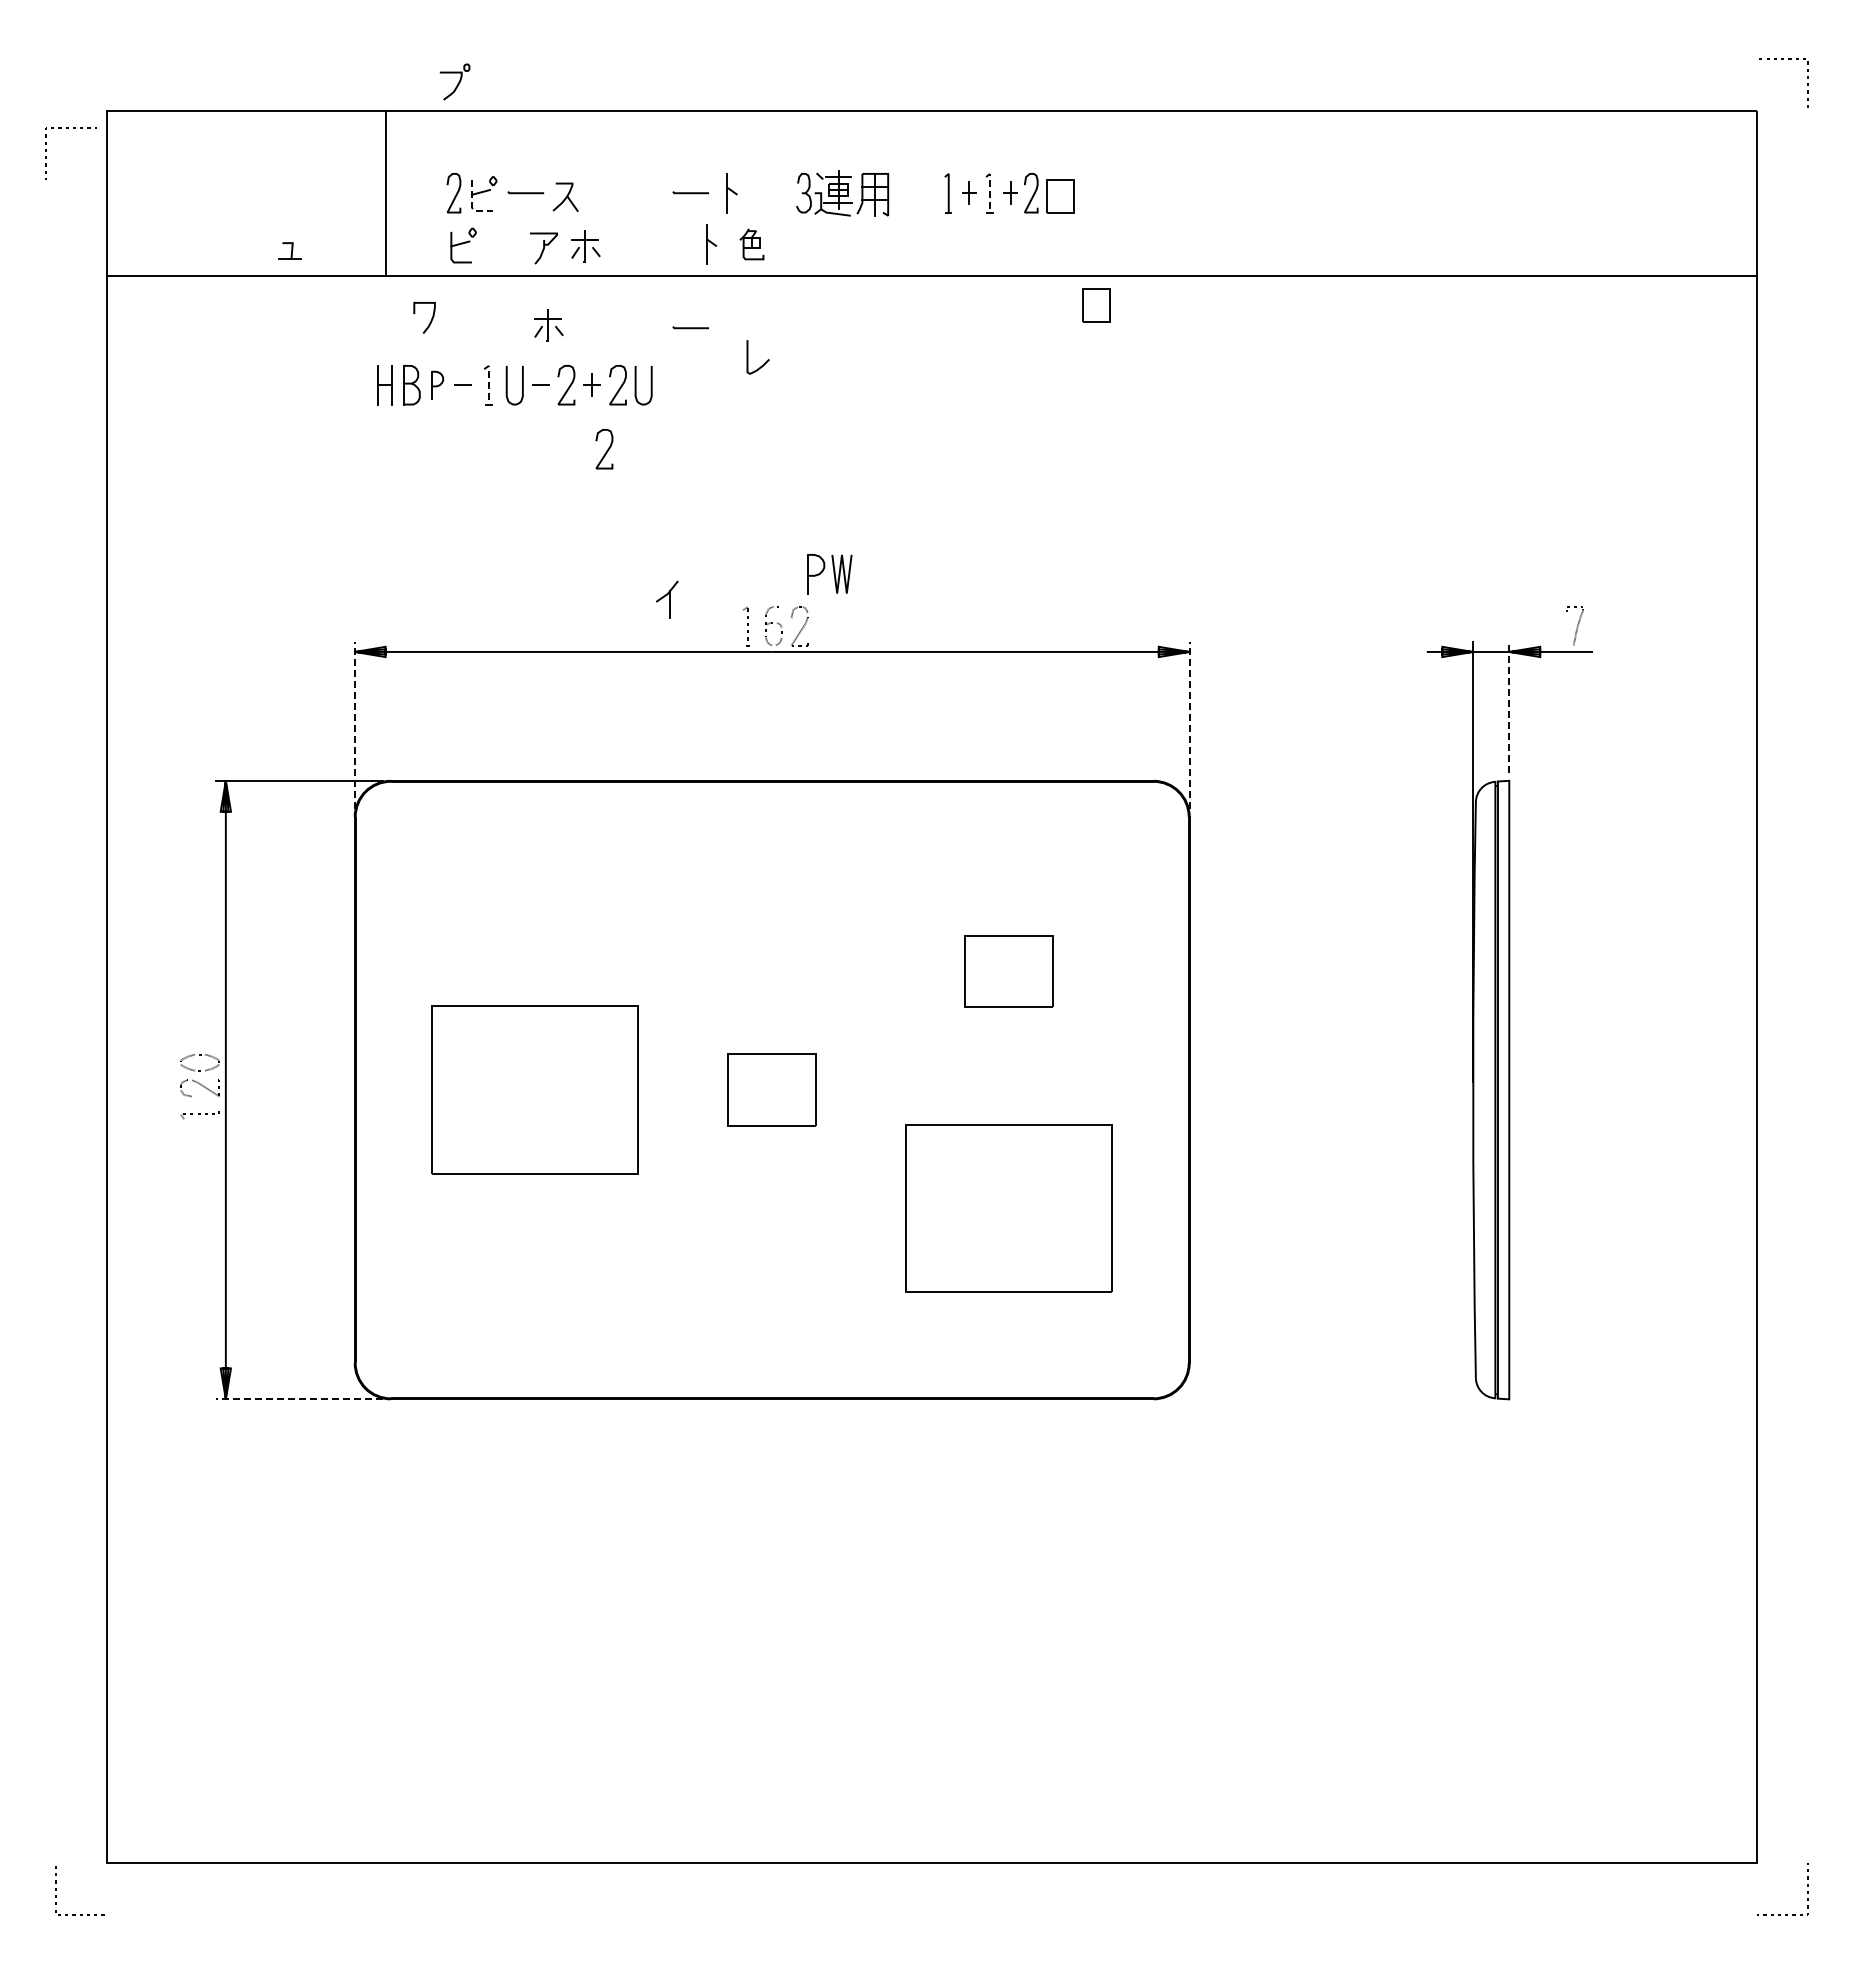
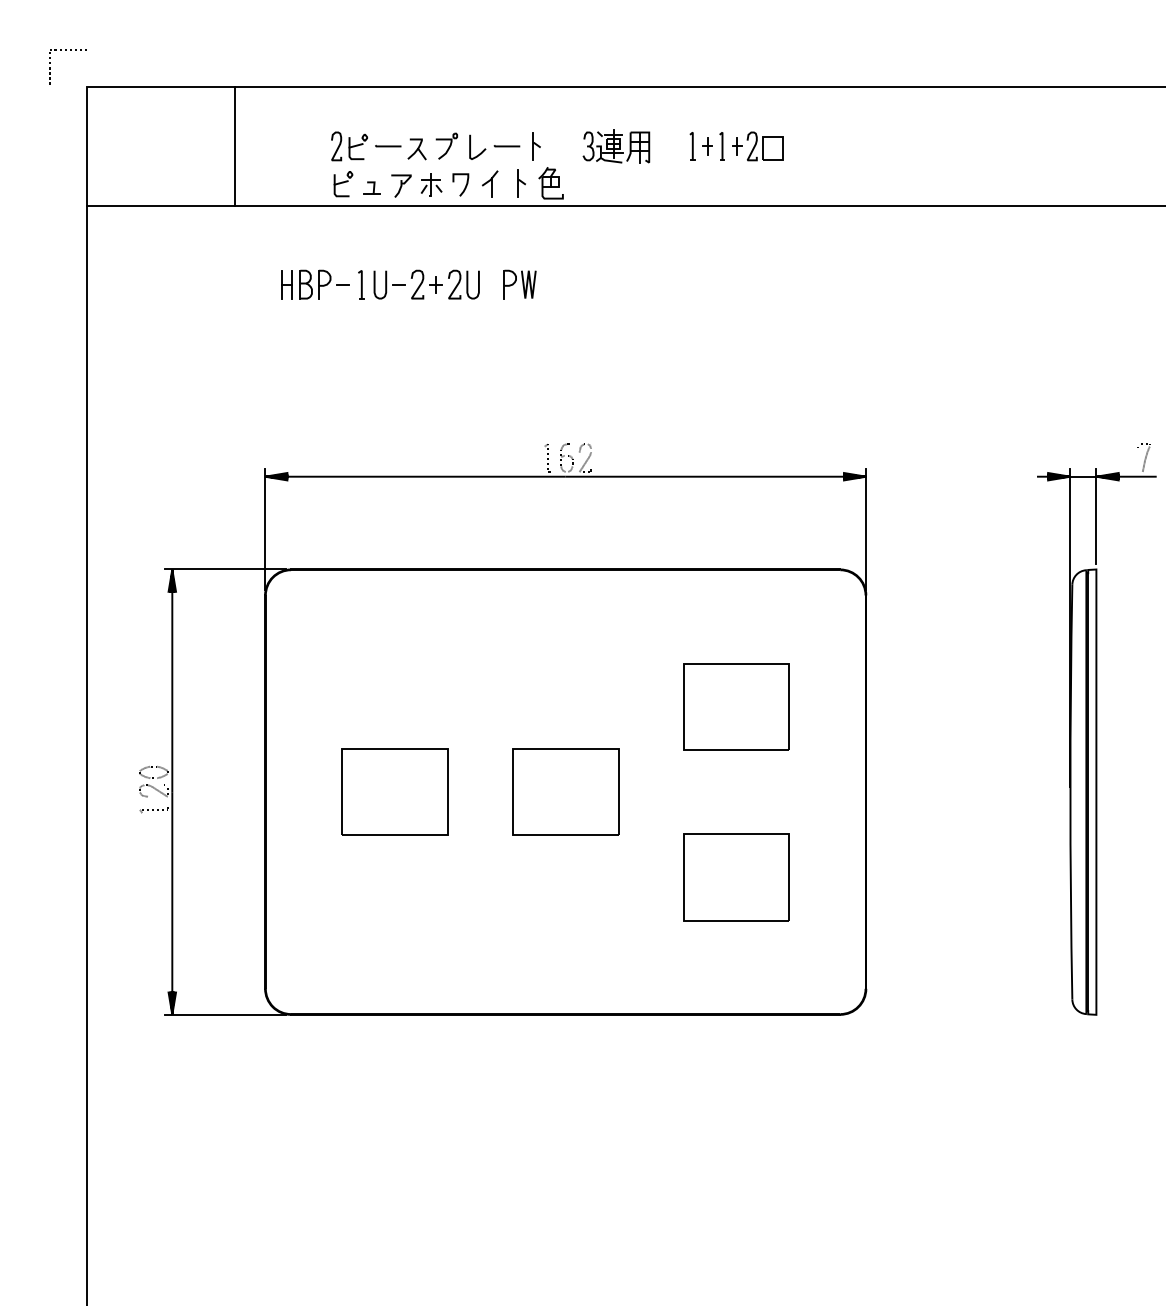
part: (454, 81) -> (446, 145), moved
line: (46, 151) -> (50, 66), moved
line: (989, 189) -> (722, 143), dashed -> solid
line: (386, 192) -> (235, 145), moved
line: (471, 206) -> (349, 155), dashed -> solid
part: (751, 244) -> (550, 183), size x1.43
part: (289, 250) -> (372, 187), moved
part: (1096, 305) -> (799, 227), removed
curve: (430, 320) -> (465, 186), moved
part: (548, 325) -> (404, 241), removed
line: (690, 327) -> (506, 243), removed
curve: (763, 363) -> (481, 151), moved
line: (489, 381) -> (362, 281), dashed -> solid
part: (437, 385) -> (324, 284), size x1.43
curve: (606, 450) -> (446, 331), removed
part: (829, 574) -> (519, 284), moved
part: (667, 599) -> (490, 184), moved
line: (1509, 707) -> (1096, 516), dashed -> solid
line: (354, 725) -> (264, 529), dashed -> solid
line: (1189, 725) -> (866, 529), dashed -> solid
part: (1009, 971) -> (736, 706), size x1.67
part: (535, 1089) -> (395, 791), size x0.71
part: (772, 1089) -> (565, 791), size x1.67
part: (1009, 1208) -> (736, 877), size x0.71
line: (299, 1399) -> (225, 1014), dashed -> solid

